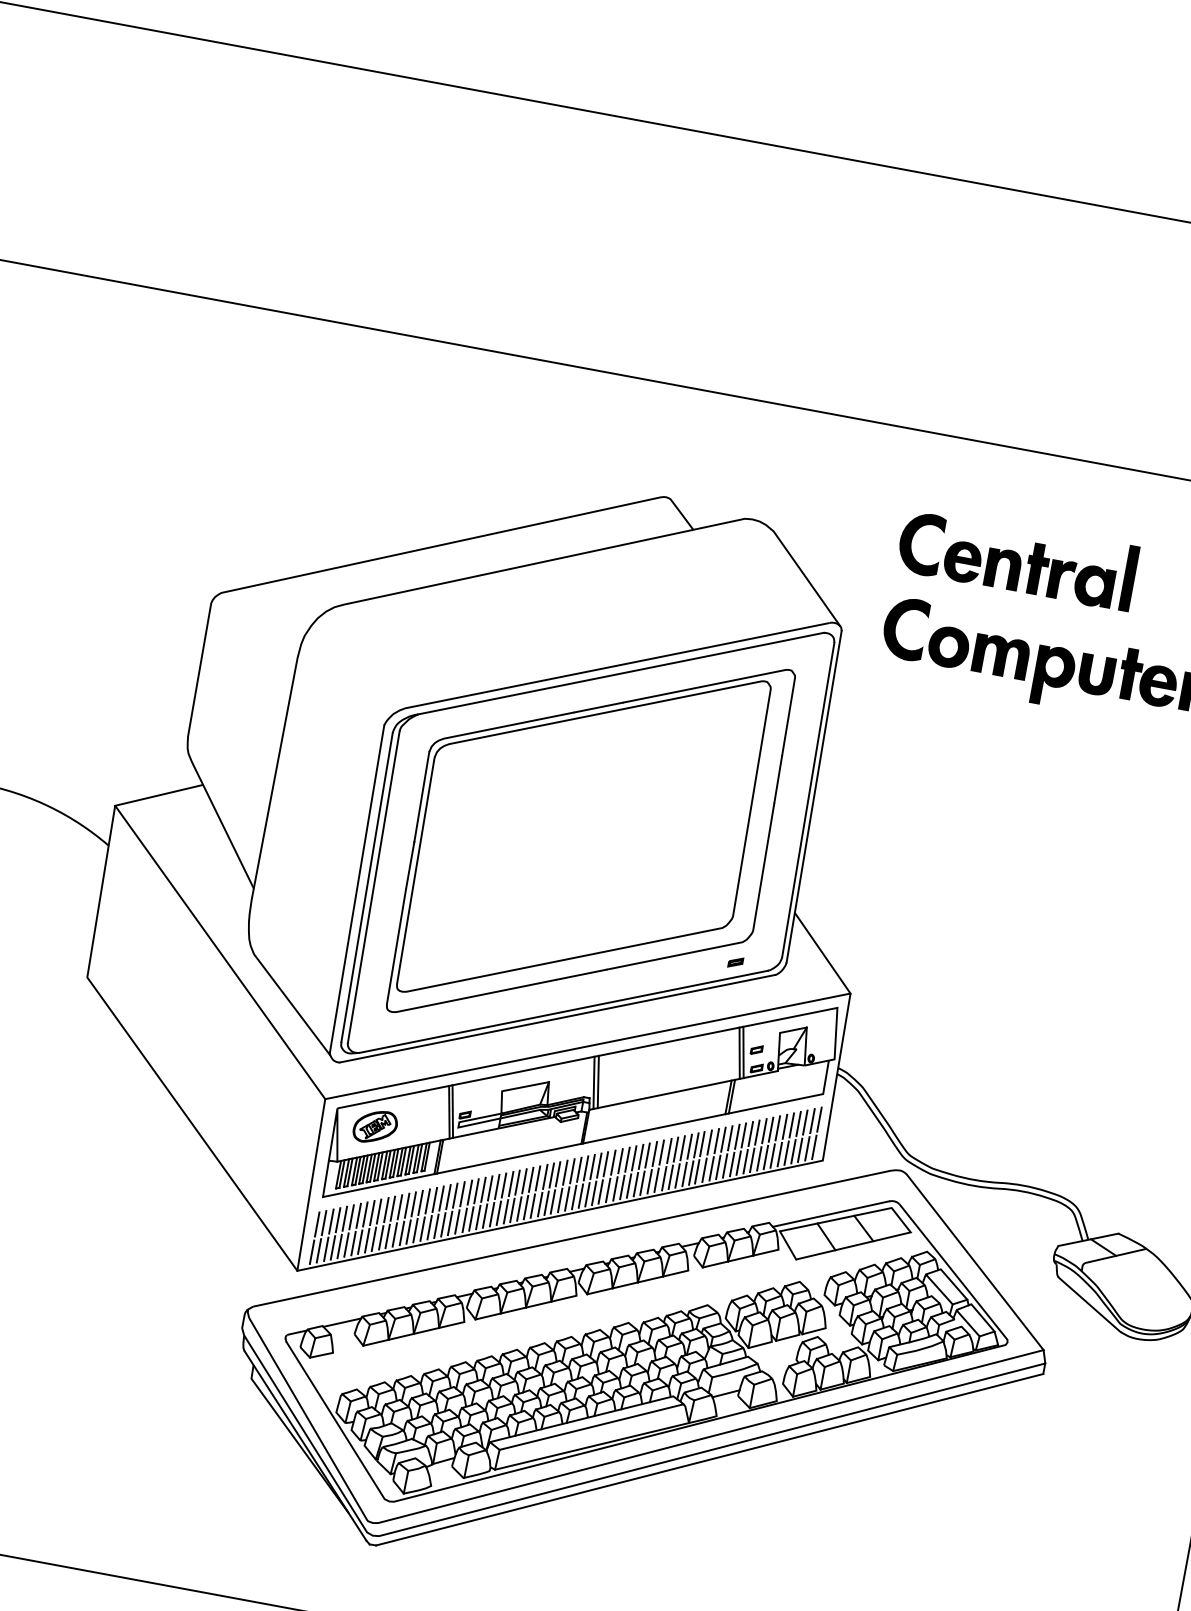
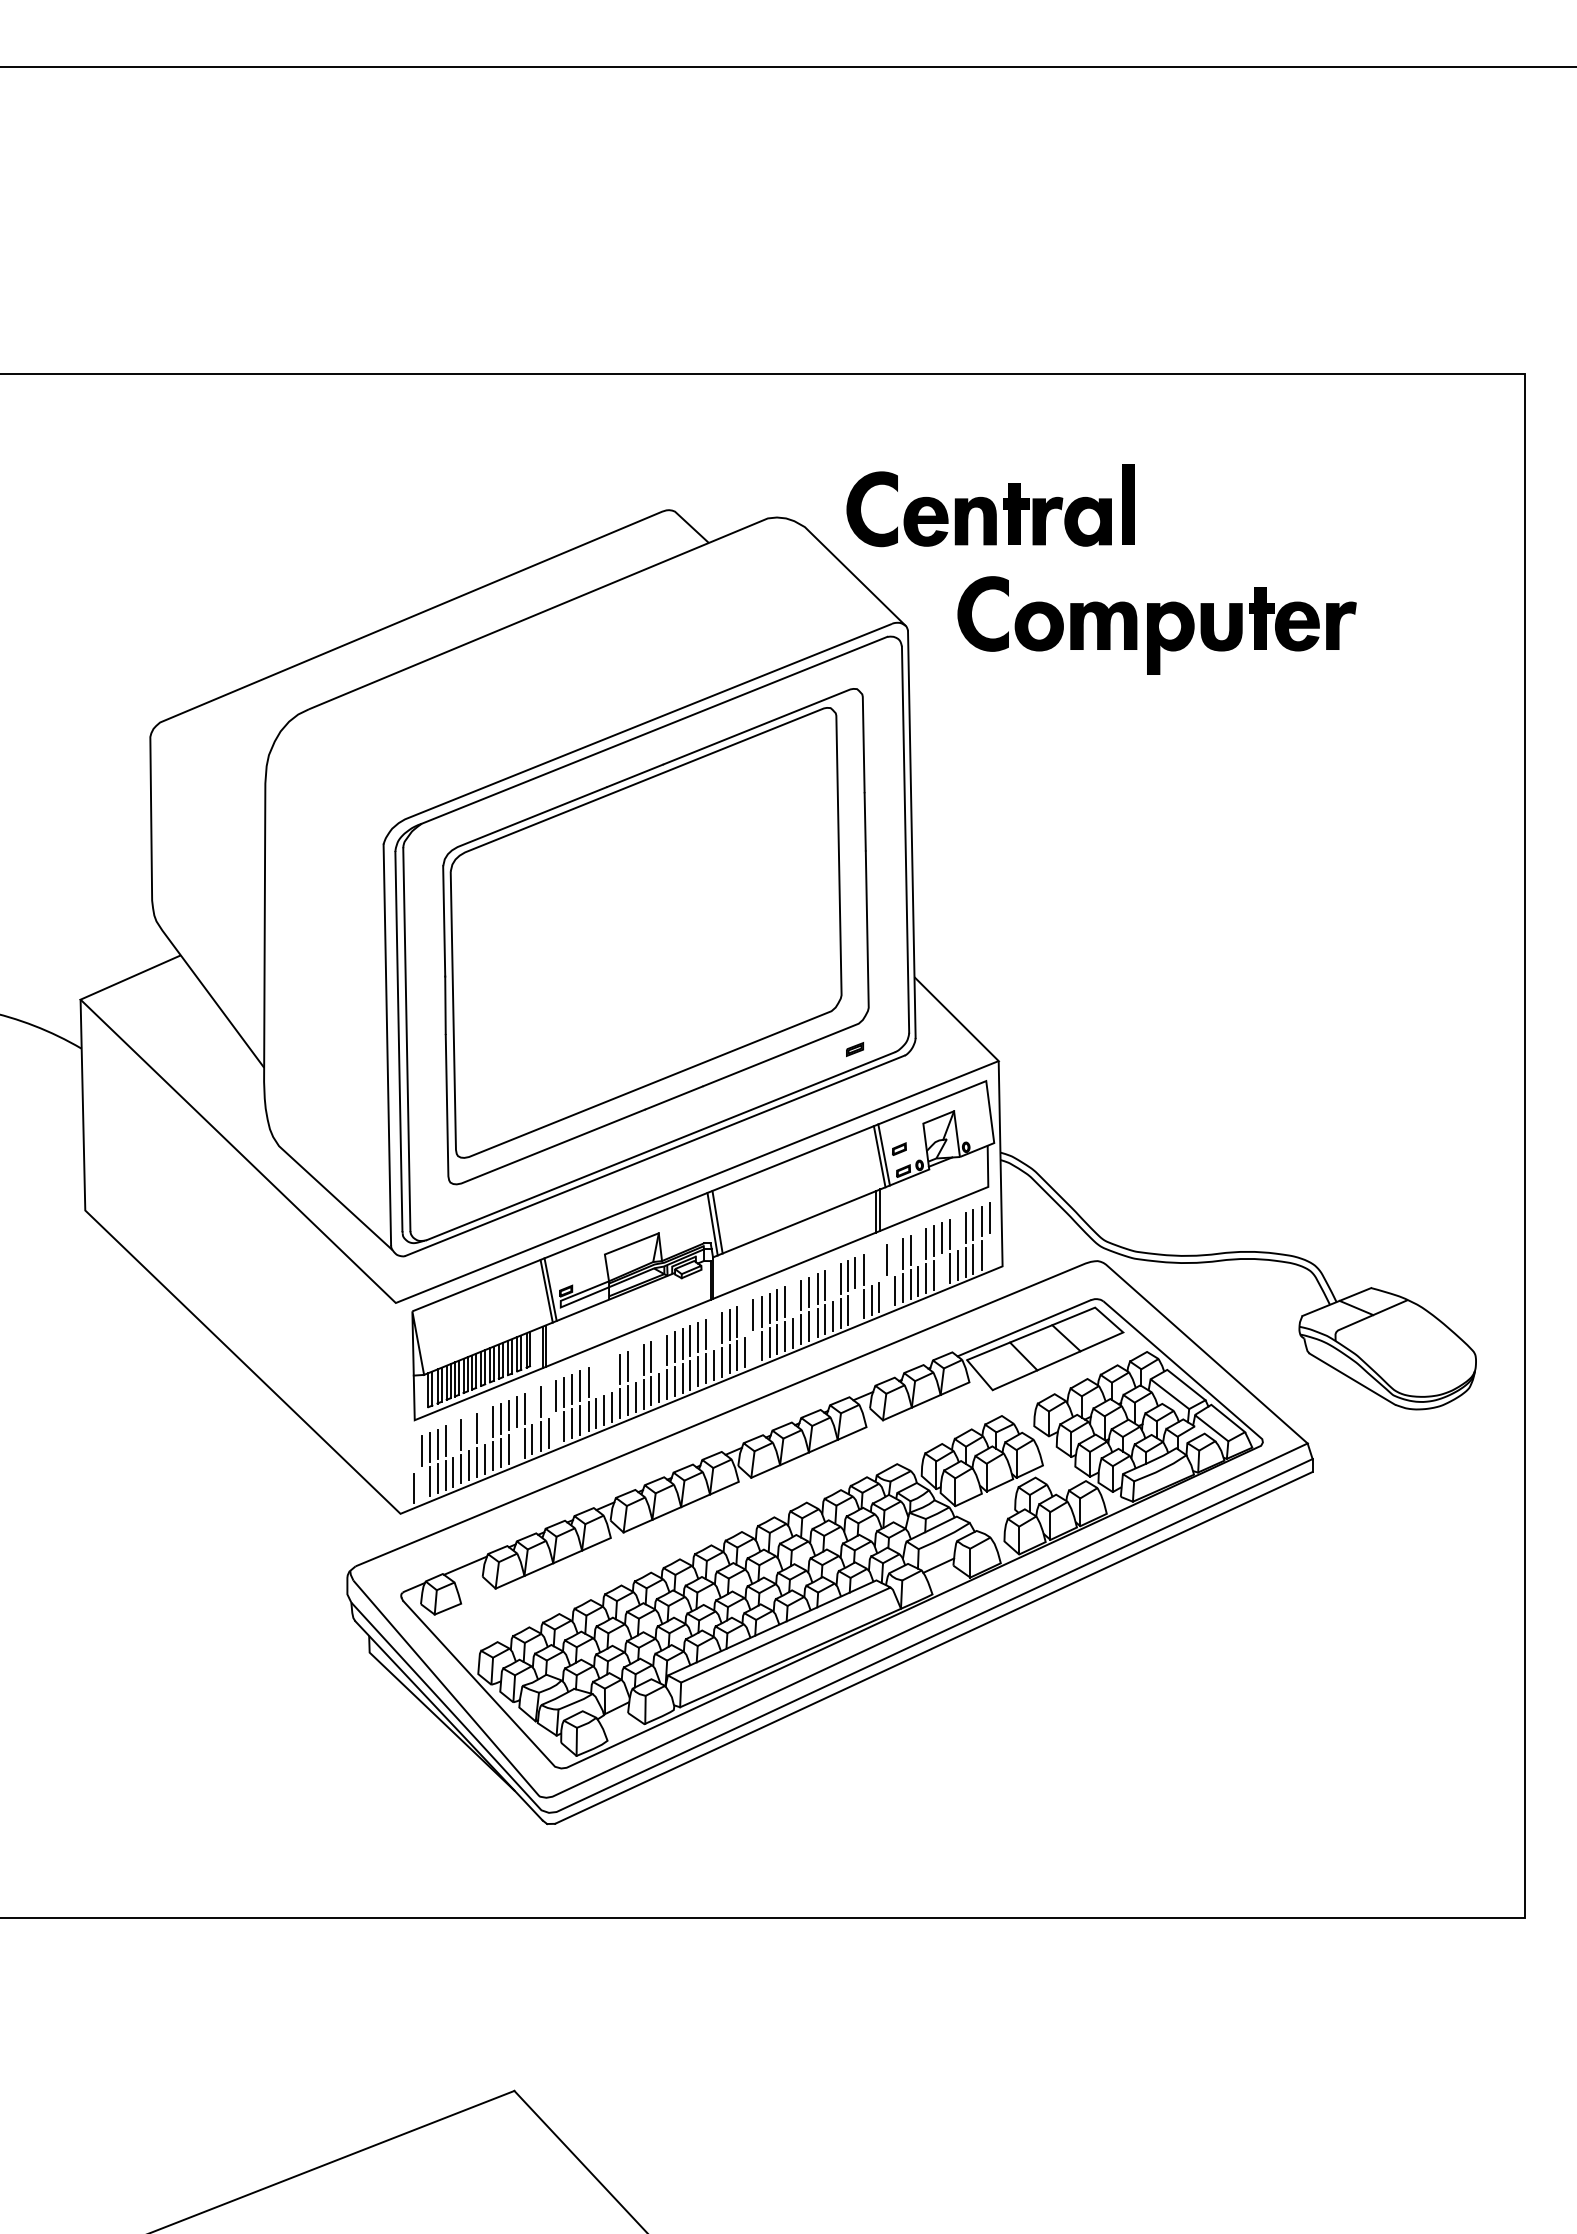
part: (1017, 558) -> (990, 505), moved
line: (791, 1125) -> (957, 1231), removed
part: (375, 1126) -> (461, 1324), removed
line: (757, 1132) -> (918, 1247), removed
line: (737, 1136) -> (895, 1256), removed
line: (723, 1139) -> (879, 1263), removed
line: (716, 1141) -> (871, 1266), removed
line: (814, 1147) -> (989, 1252), removed
line: (682, 1148) -> (832, 1282), removed
line: (647, 1155) -> (792, 1298), removed
line: (772, 1155) -> (941, 1271), removed
line: (605, 1164) -> (744, 1318), removed
line: (725, 1165) -> (887, 1293), removed
line: (579, 1169) -> (714, 1330), removed
line: (697, 1171) -> (855, 1307), removed
line: (531, 1179) -> (659, 1353), removed
line: (511, 1183) -> (636, 1362), removed
line: (310, 1184) -> (397, 1408), removed
line: (490, 1188) -> (612, 1372), removed
line: (483, 1189) -> (604, 1375), removed
line: (608, 1189) -> (753, 1348), removed
line: (476, 1191) -> (596, 1379), removed
line: (434, 1199) -> (548, 1398), removed
line: (420, 1202) -> (532, 1405), removed
line: (378, 1211) -> (484, 1425), removed
line: (365, 1214) -> (469, 1431), removed
line: (351, 1216) -> (453, 1437), removed
line: (316, 1224) -> (413, 1454), removed
line: (436, 1225) -> (556, 1429), removed
line: (401, 1232) -> (516, 1445), removed
line: (318, 1250) -> (421, 1484), removed

